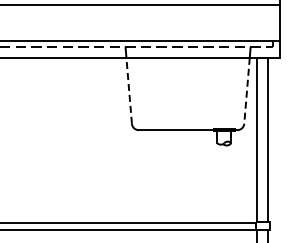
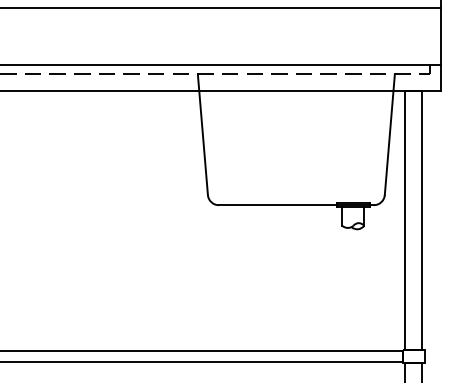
line: (129, 90) -> (204, 142), dashed -> solid
line: (246, 91) -> (388, 144), dashed -> solid

